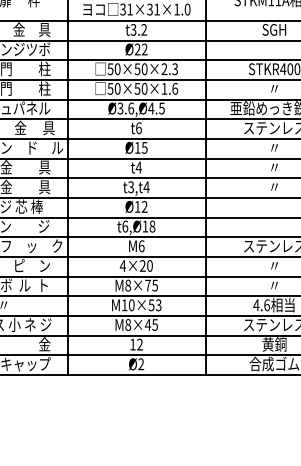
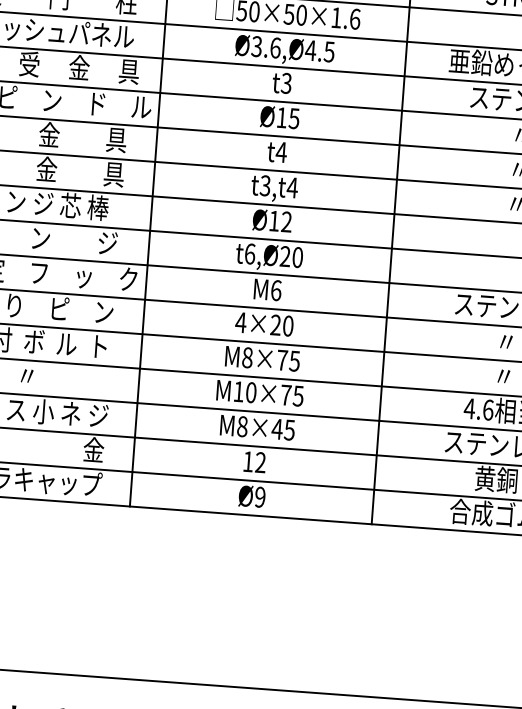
text: (138, 128) -> (285, 83), t6 -> t3
text: (148, 226) -> (290, 256), t6,Ø18 -> t6,Ø20
text: (154, 305) -> (291, 395), M10×53 -> M10×75
text: (141, 364) -> (260, 497), Ø2 -> Ø9

